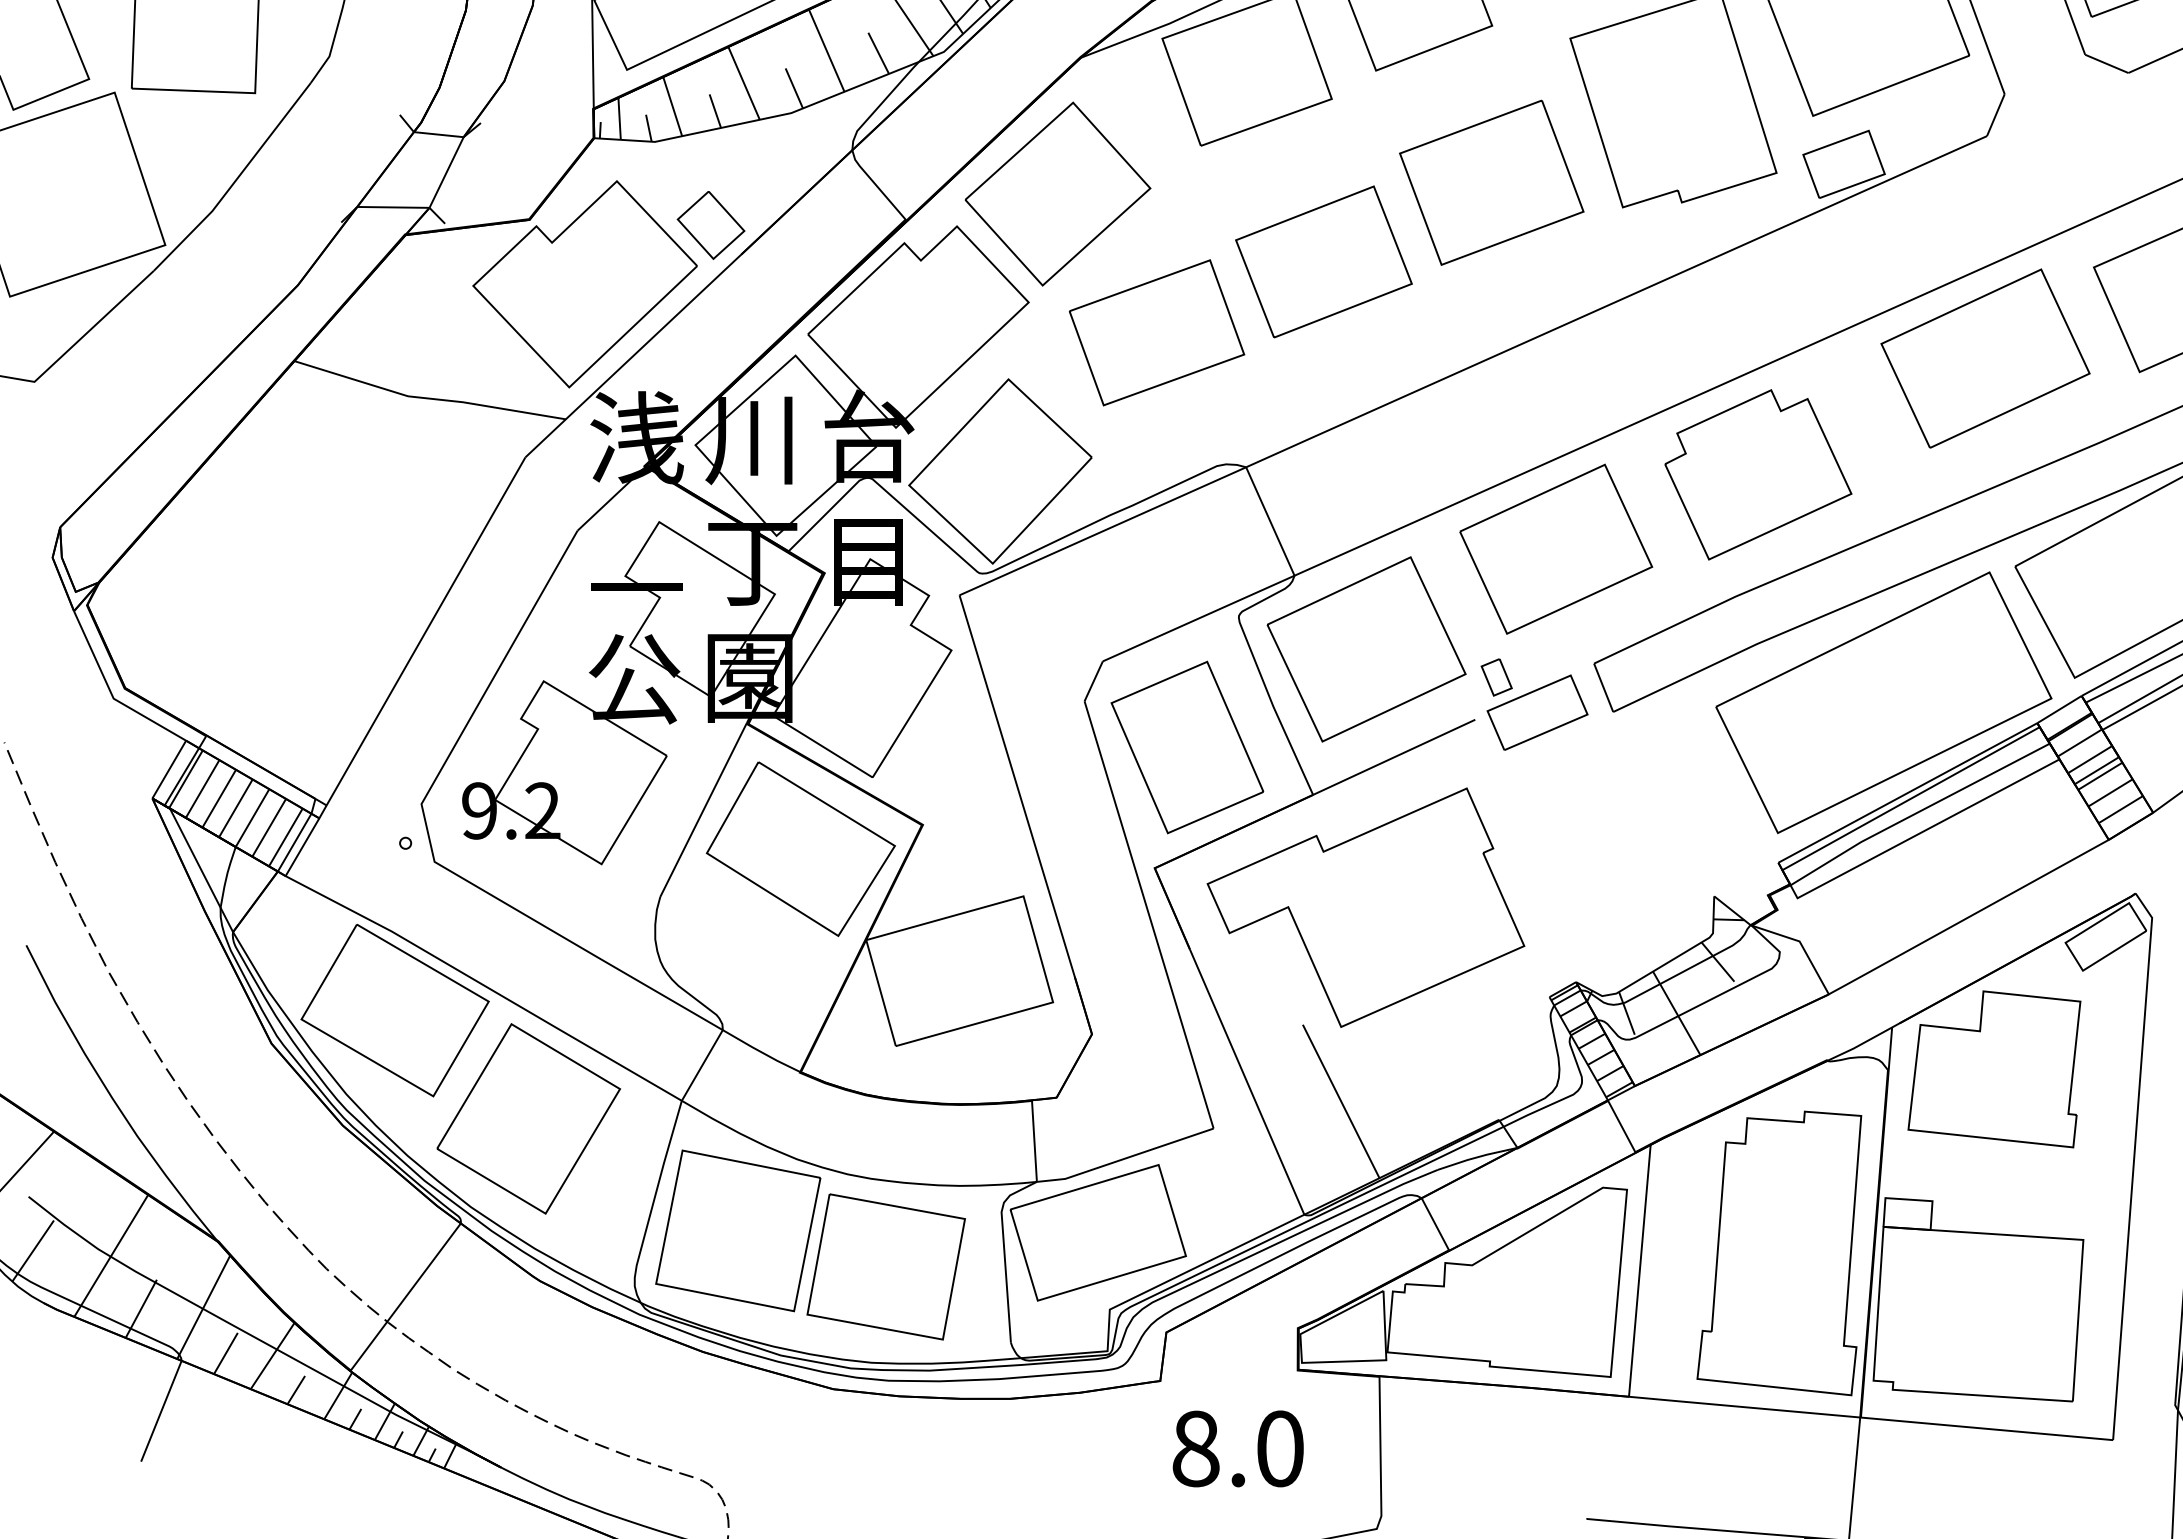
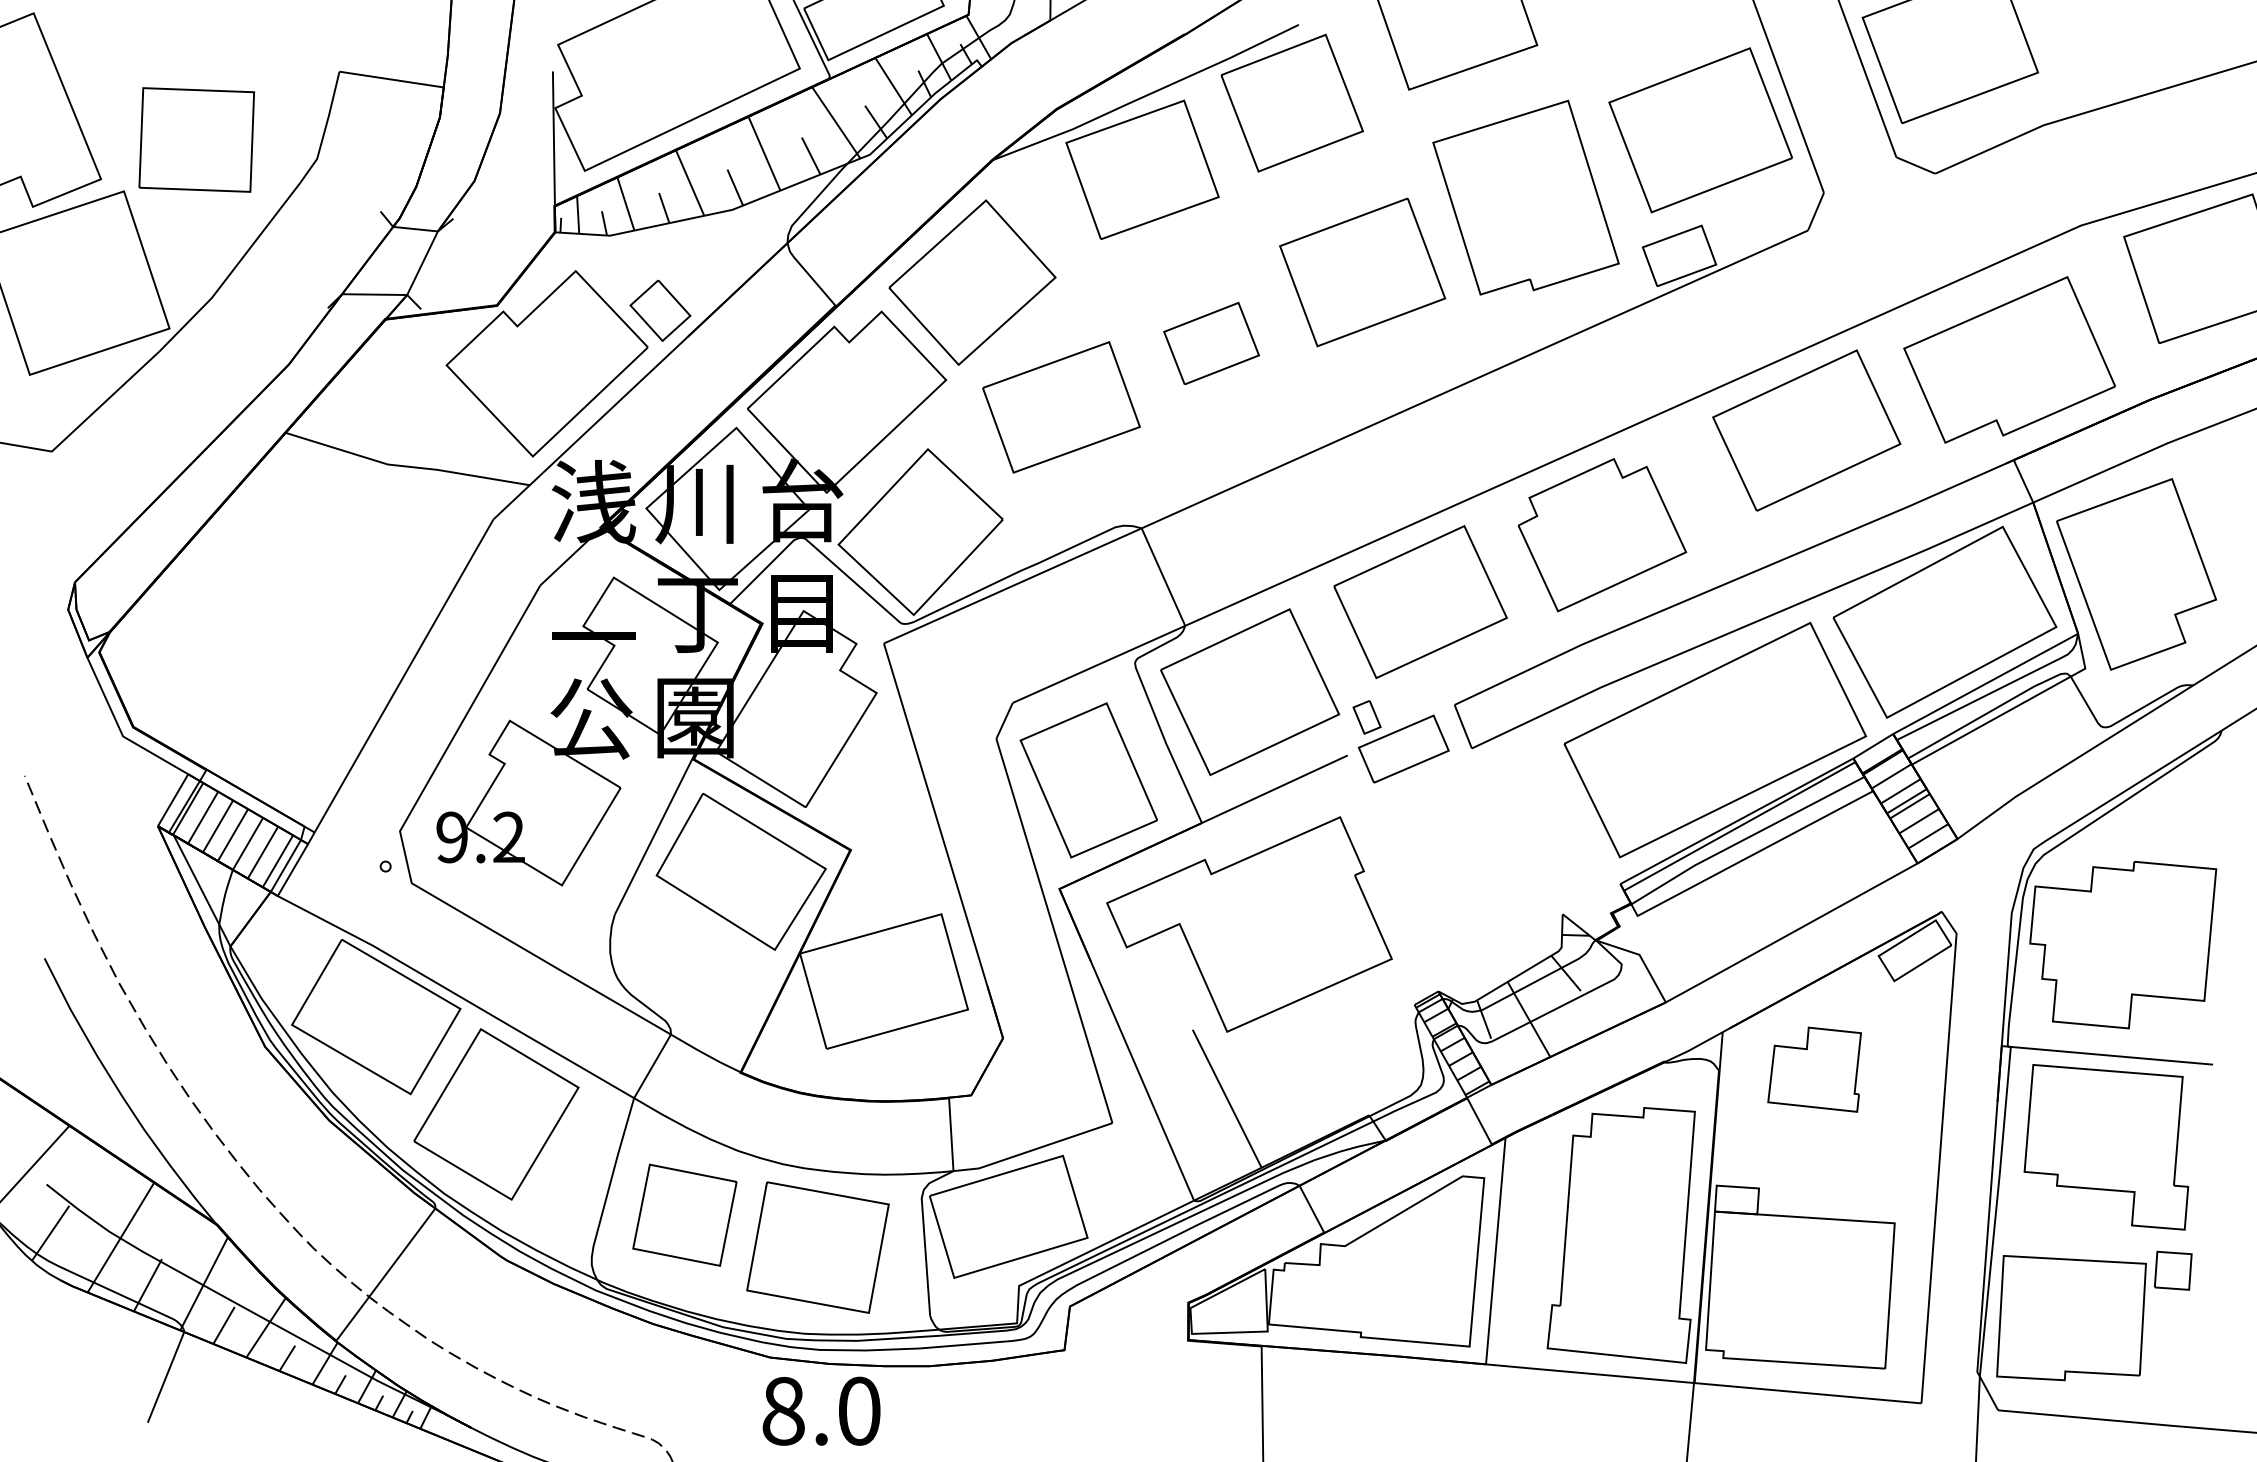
part: (1323, 261) -> (1211, 343), size x0.6
part: (1994, 1068) -> (1814, 1069), size x0.6
part: (737, 1231) -> (684, 1215), size x0.7
text: (1238, 1448) -> (821, 1410), moved

